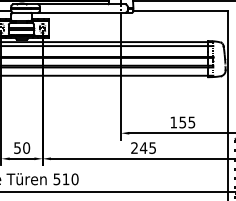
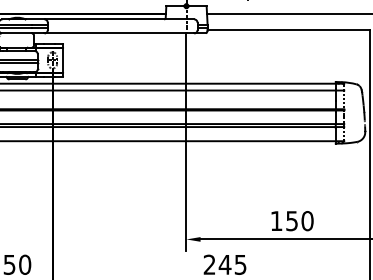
text: (191, 122) -> (306, 221), 155 -> 150

